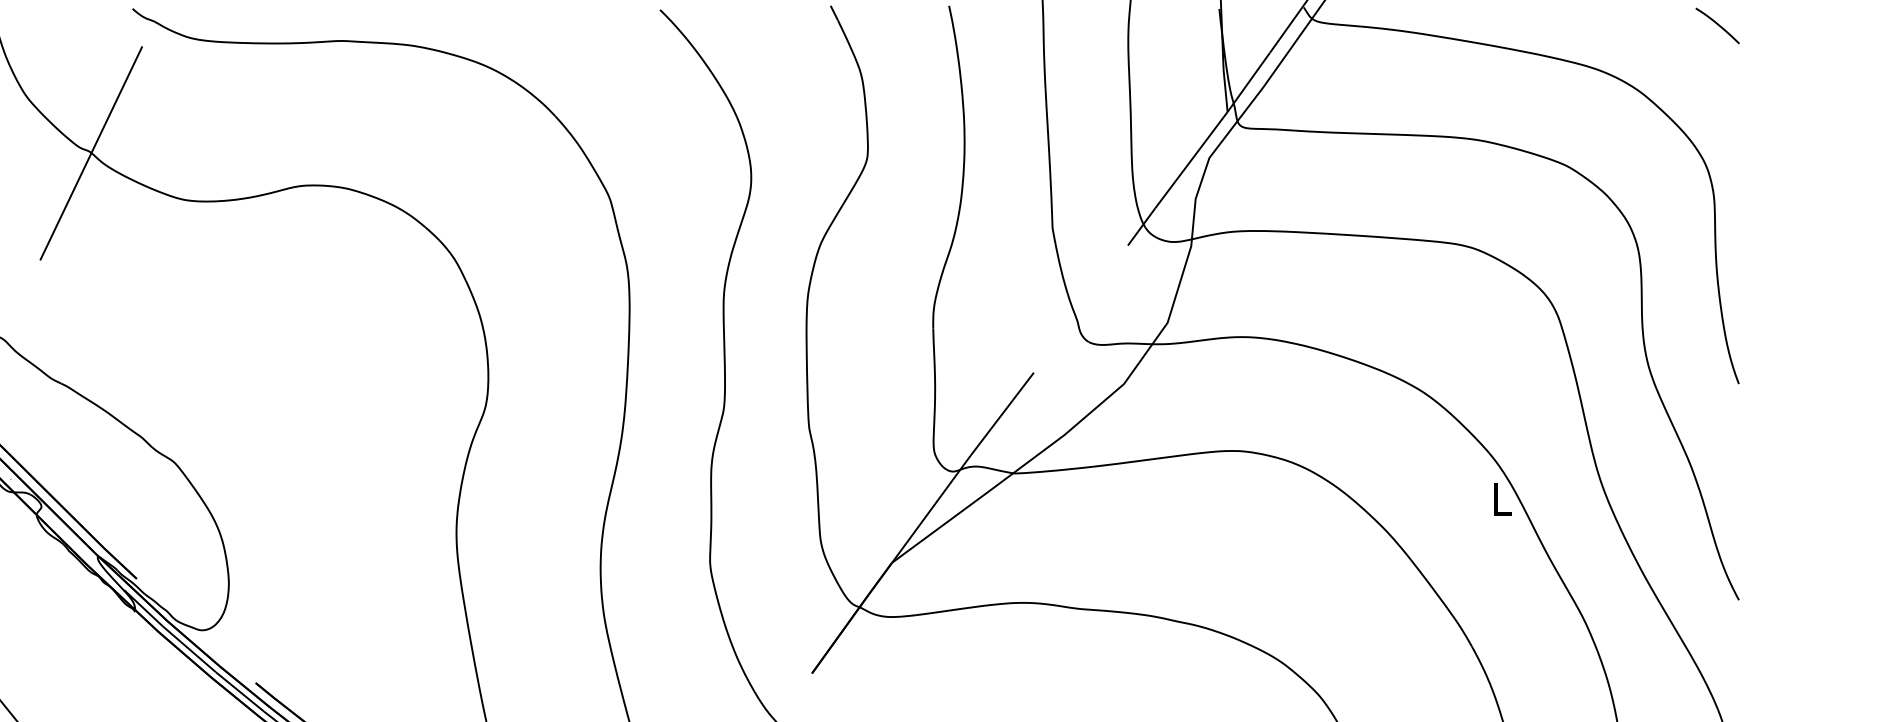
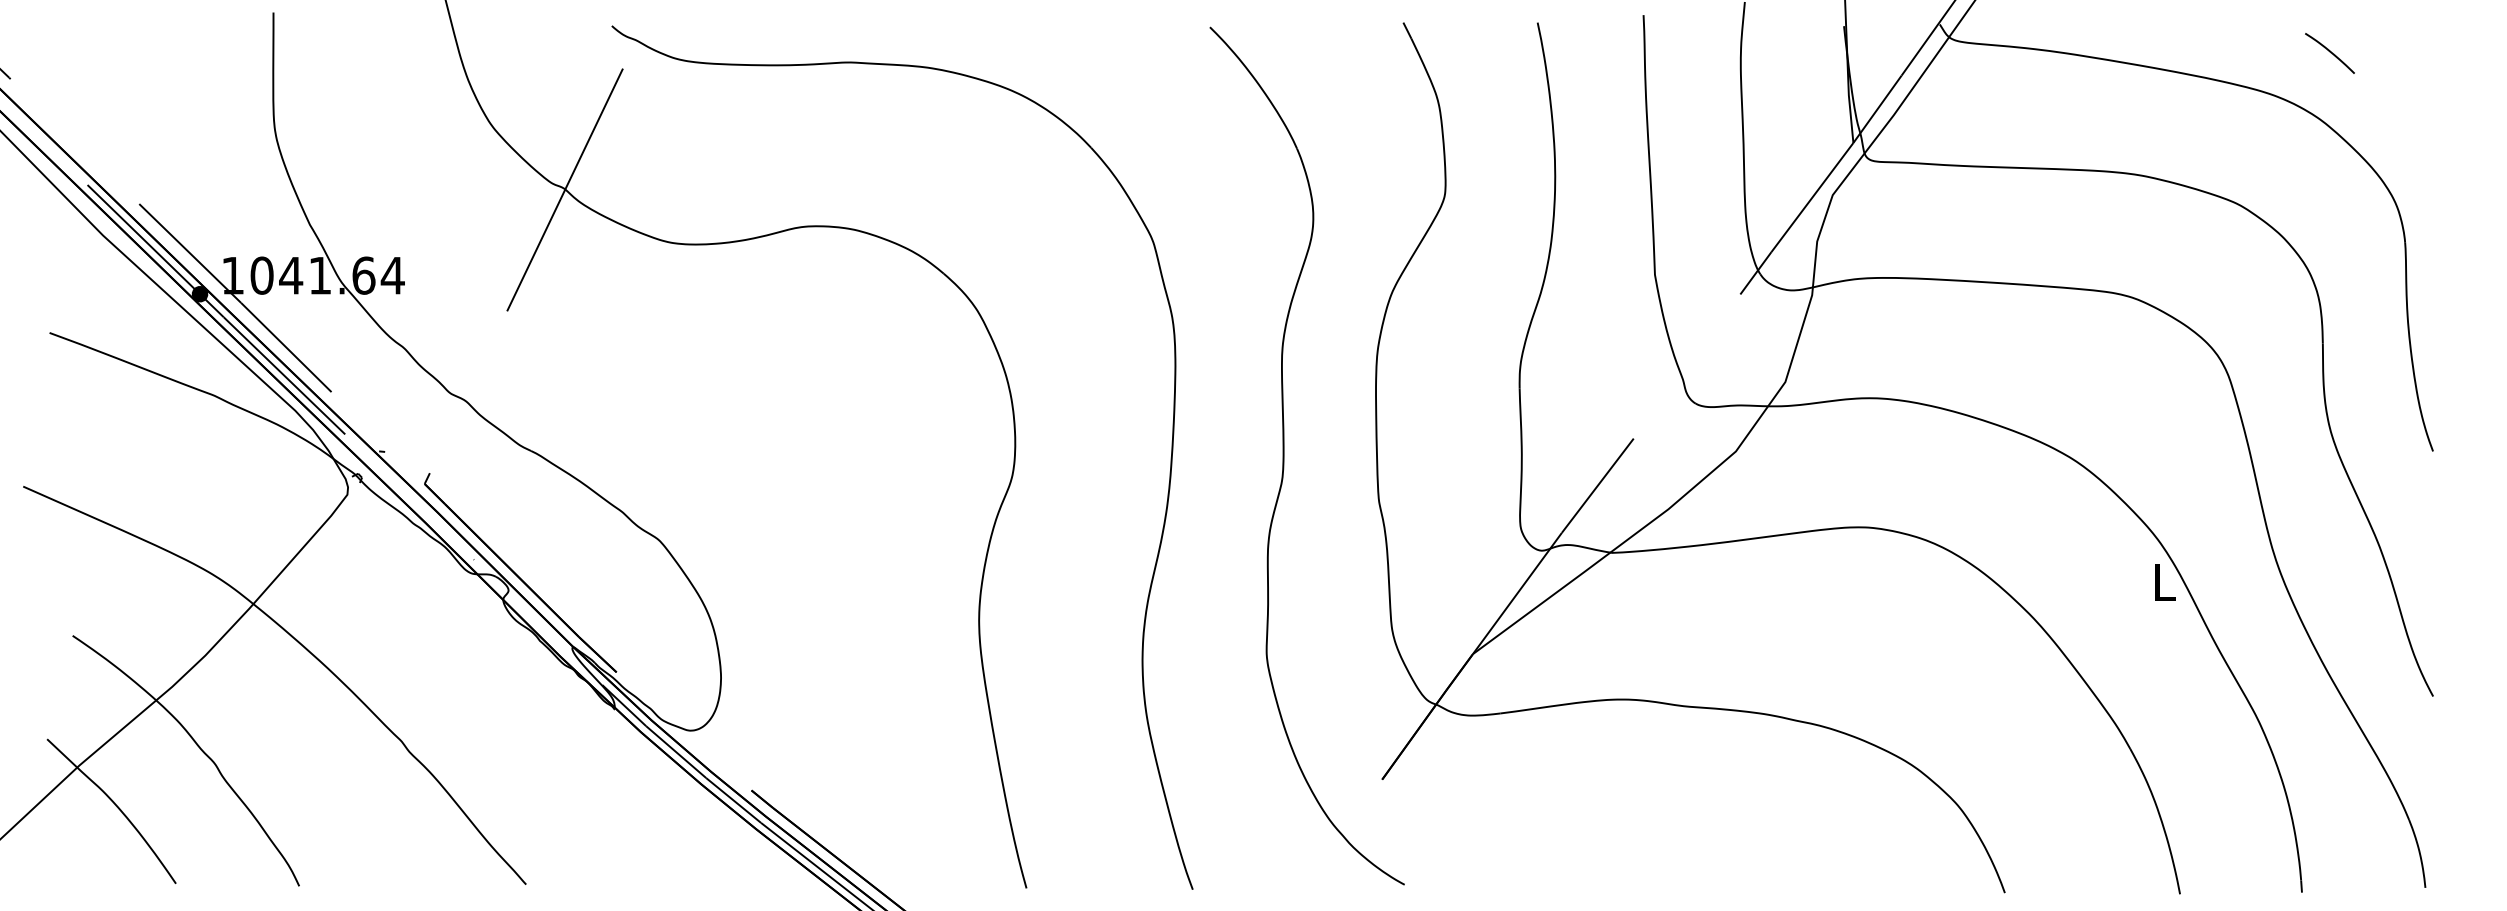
curve: (1717, 25) -> (2329, 52), moved

